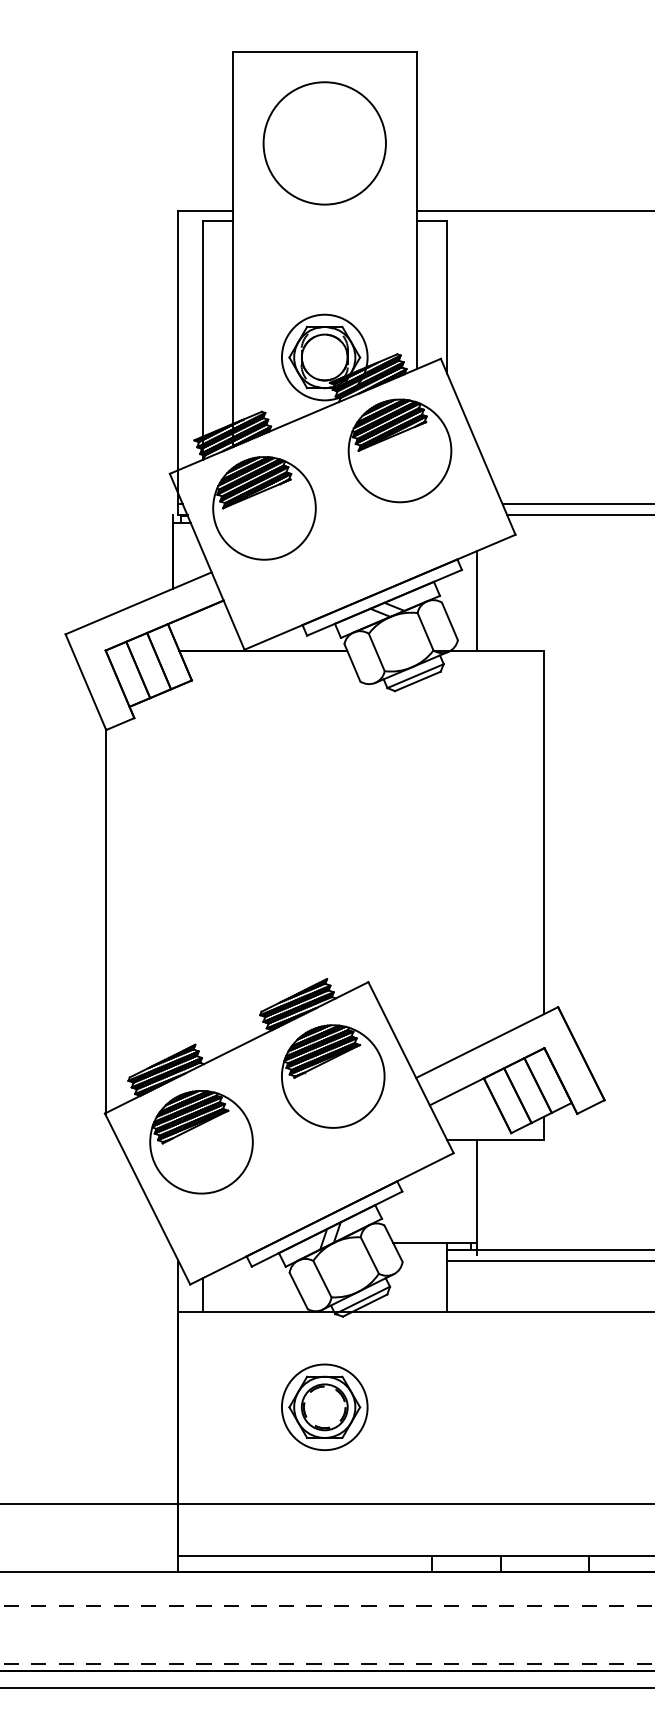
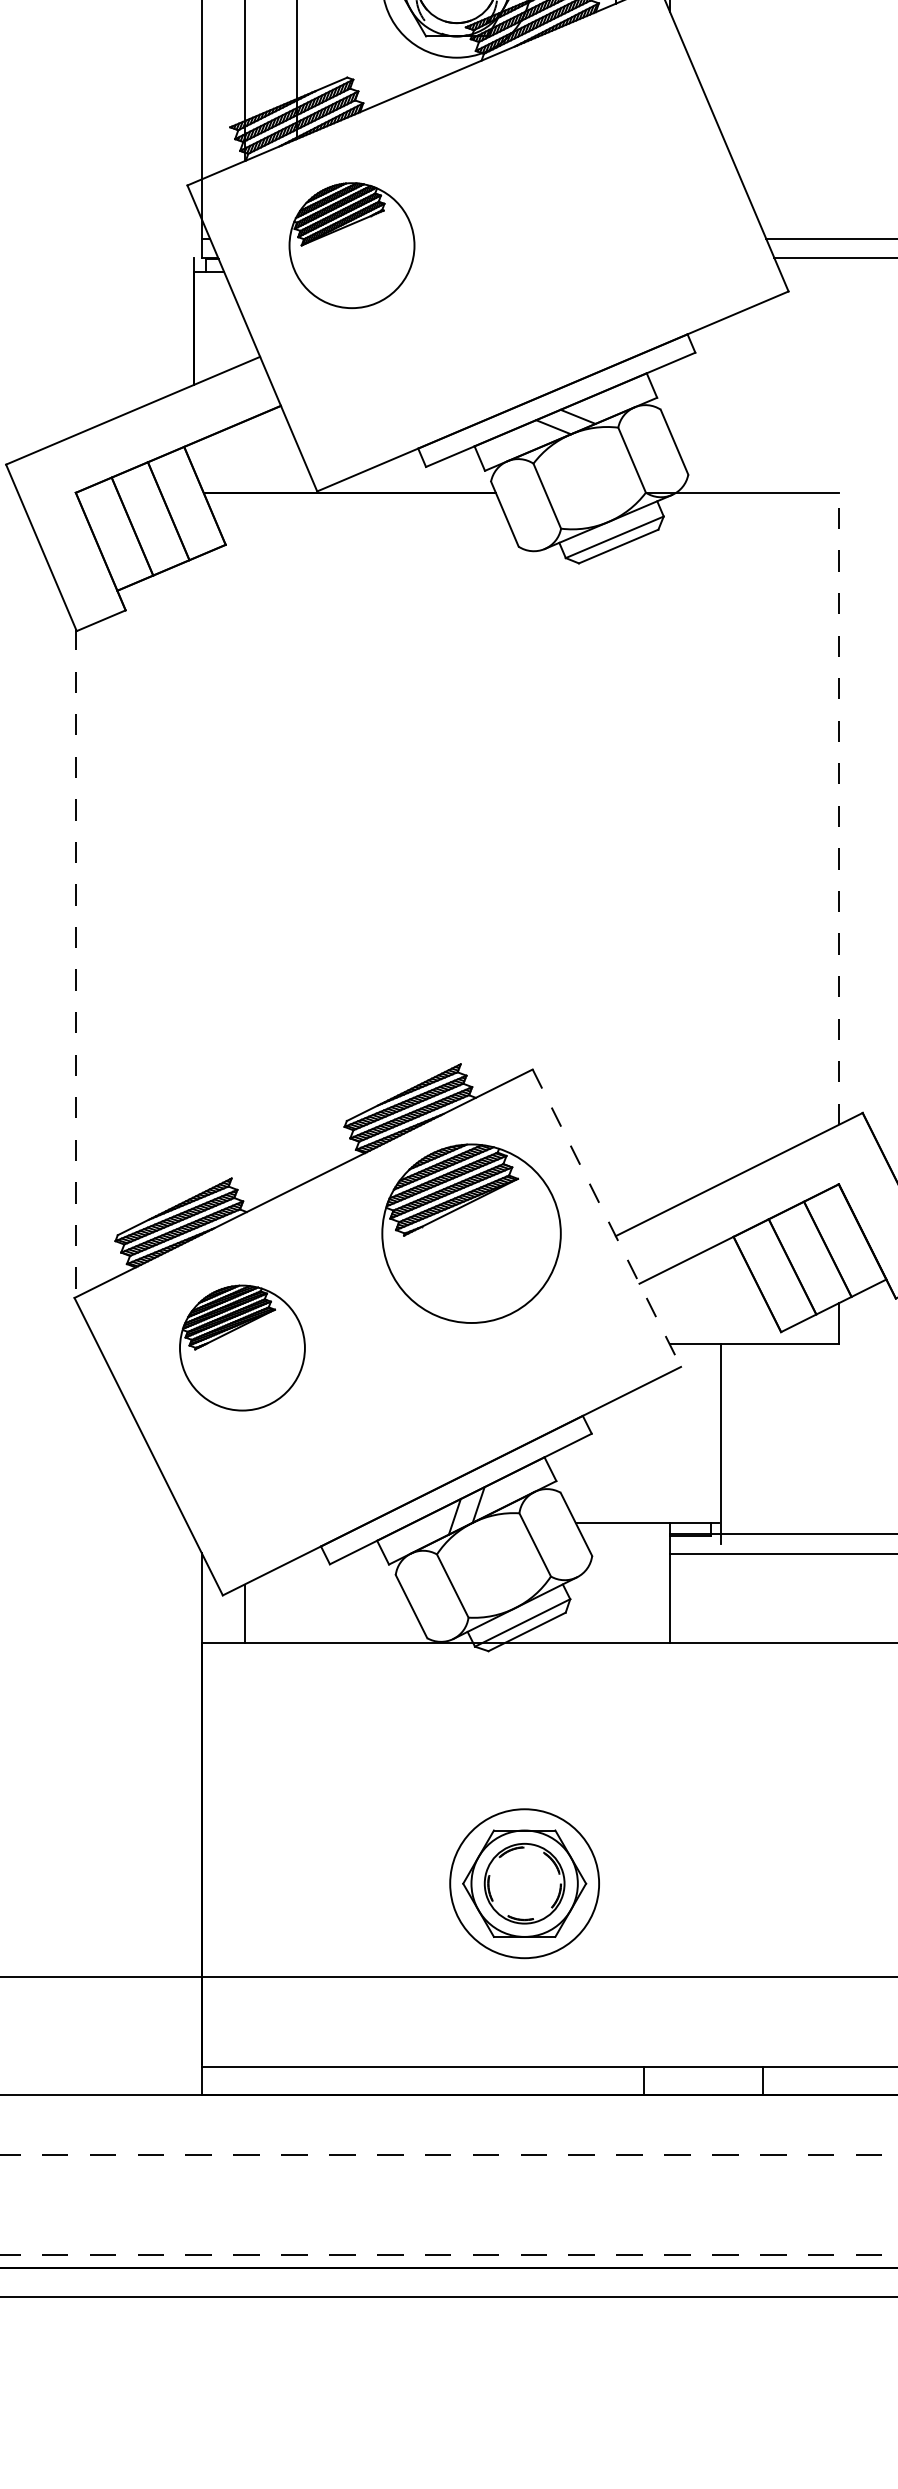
part: (399, 450) -> (586, 144), removed
part: (264, 508) -> (352, 245), size x0.7
line: (476, 600) -> (720, 405), removed
line: (544, 832) -> (838, 809), solid -> dashed
line: (105, 922) -> (75, 965), solid -> dashed
line: (411, 1067) -> (607, 1217), solid -> dashed
part: (201, 1142) -> (242, 1348), size x0.7
part: (324, 1407) -> (524, 1884), moved

